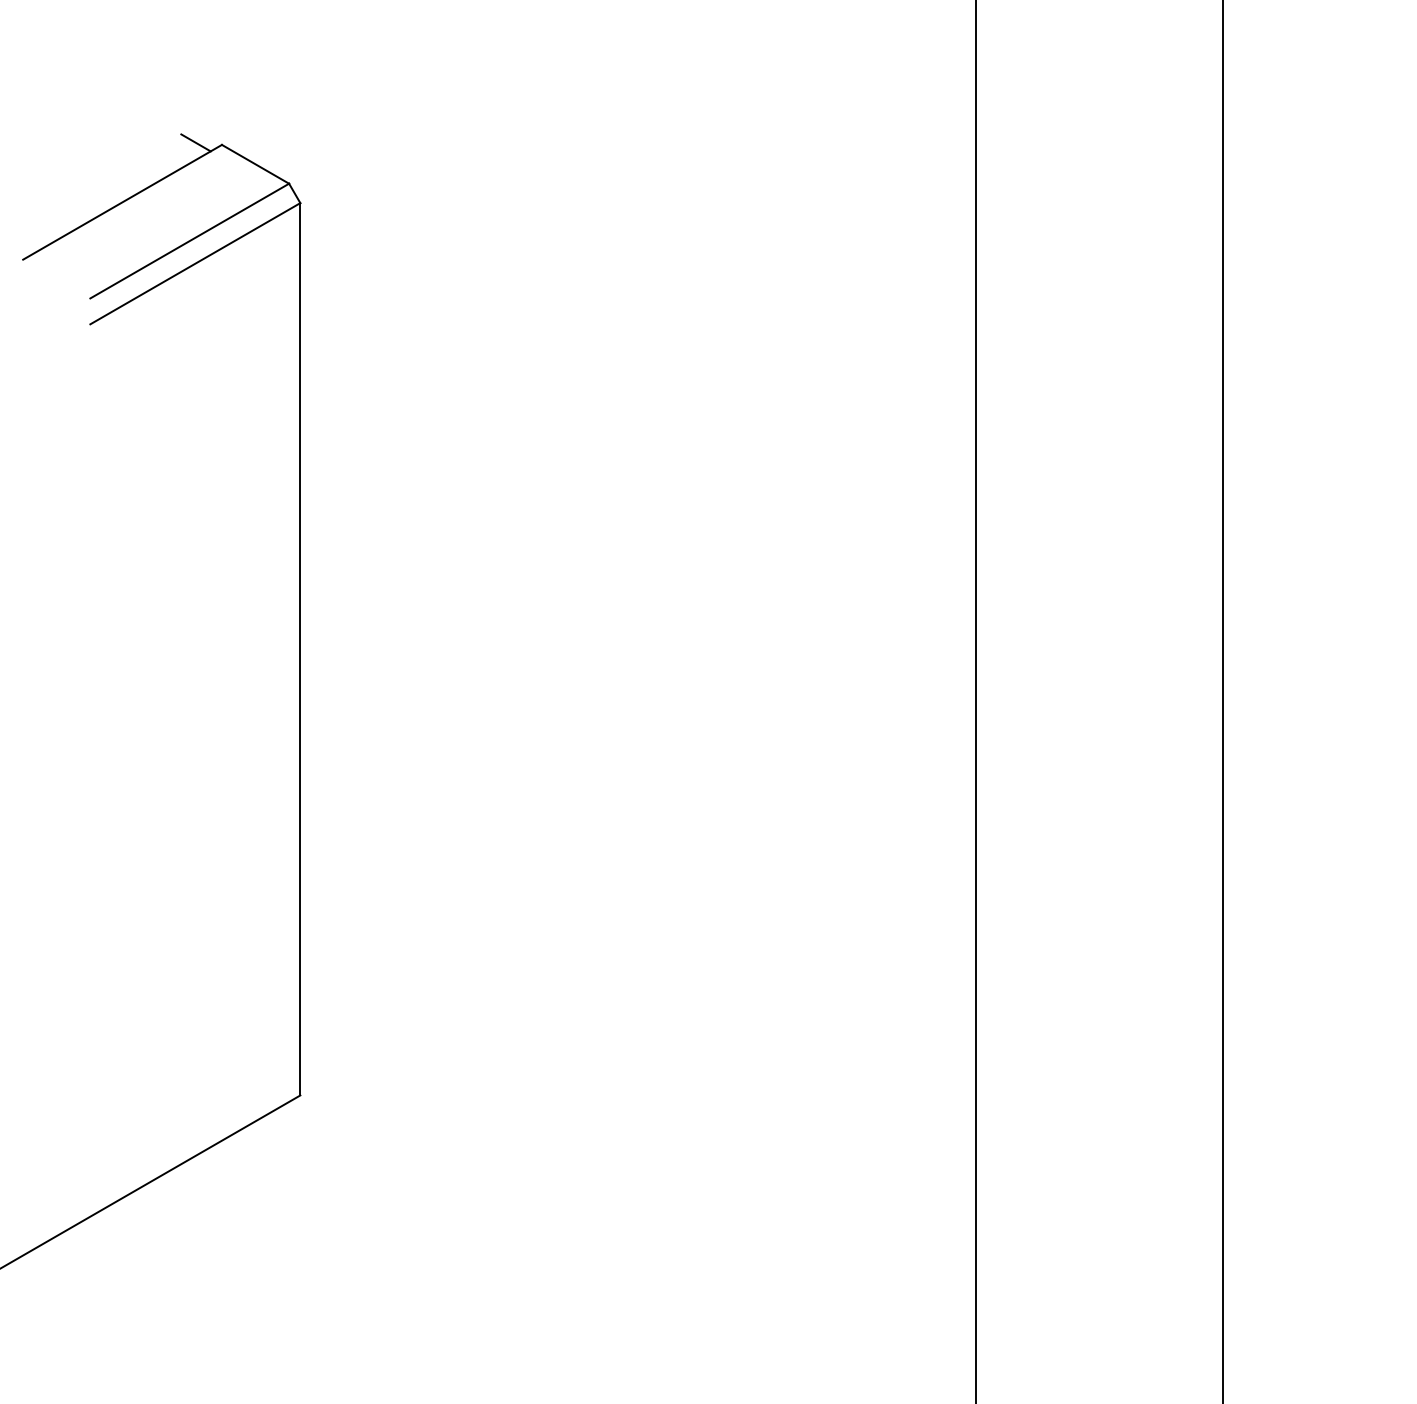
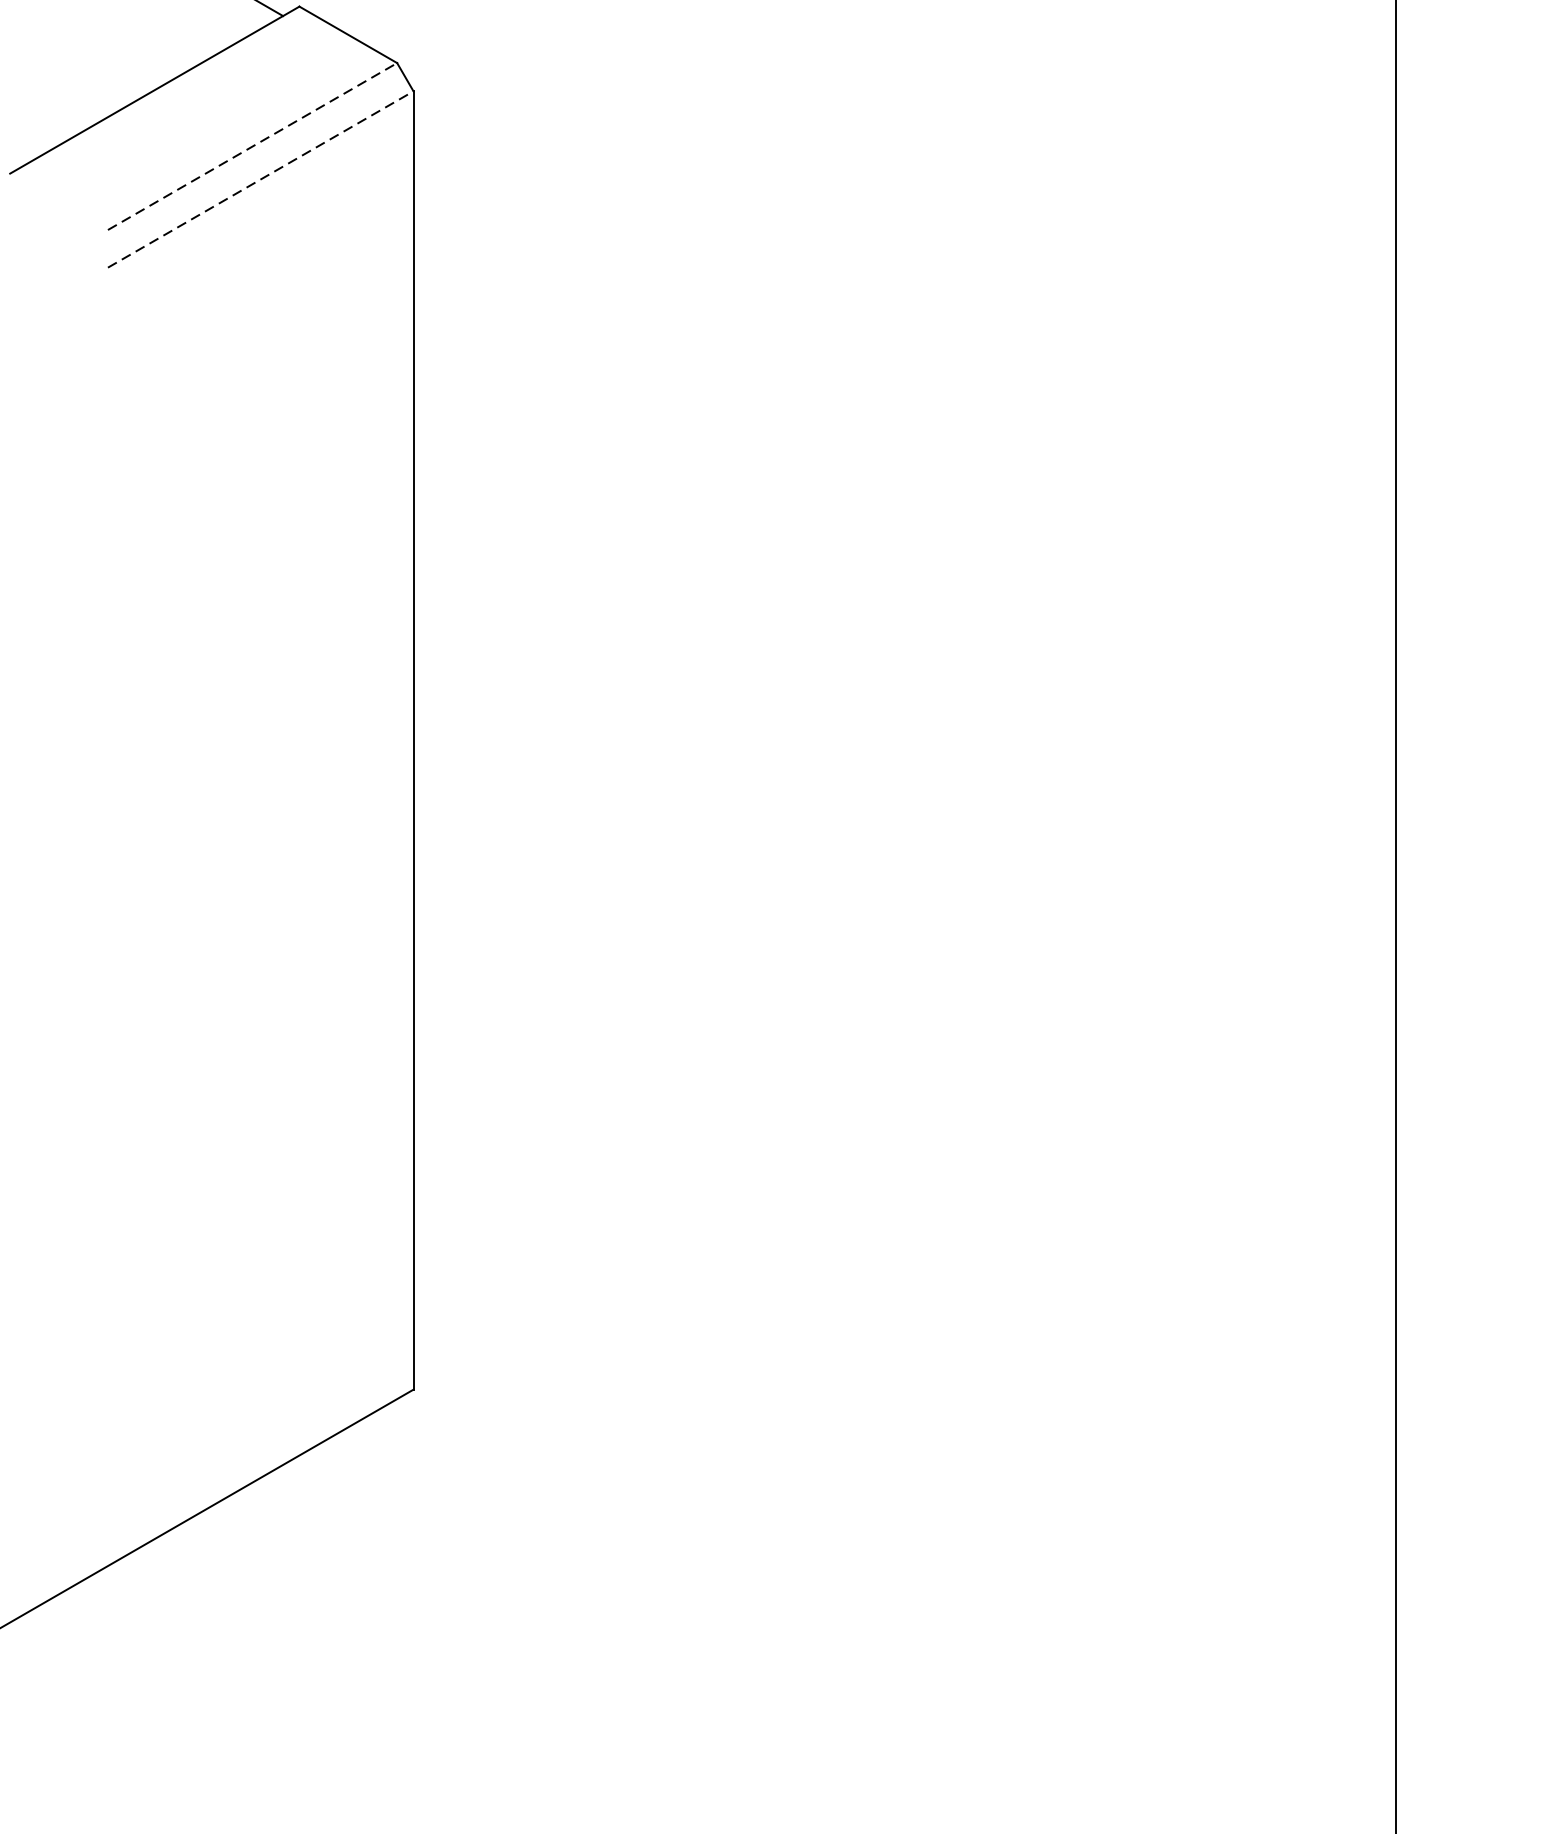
line: (189, 241) -> (252, 147), solid -> dashed
line: (195, 263) -> (260, 179), solid -> dashed

